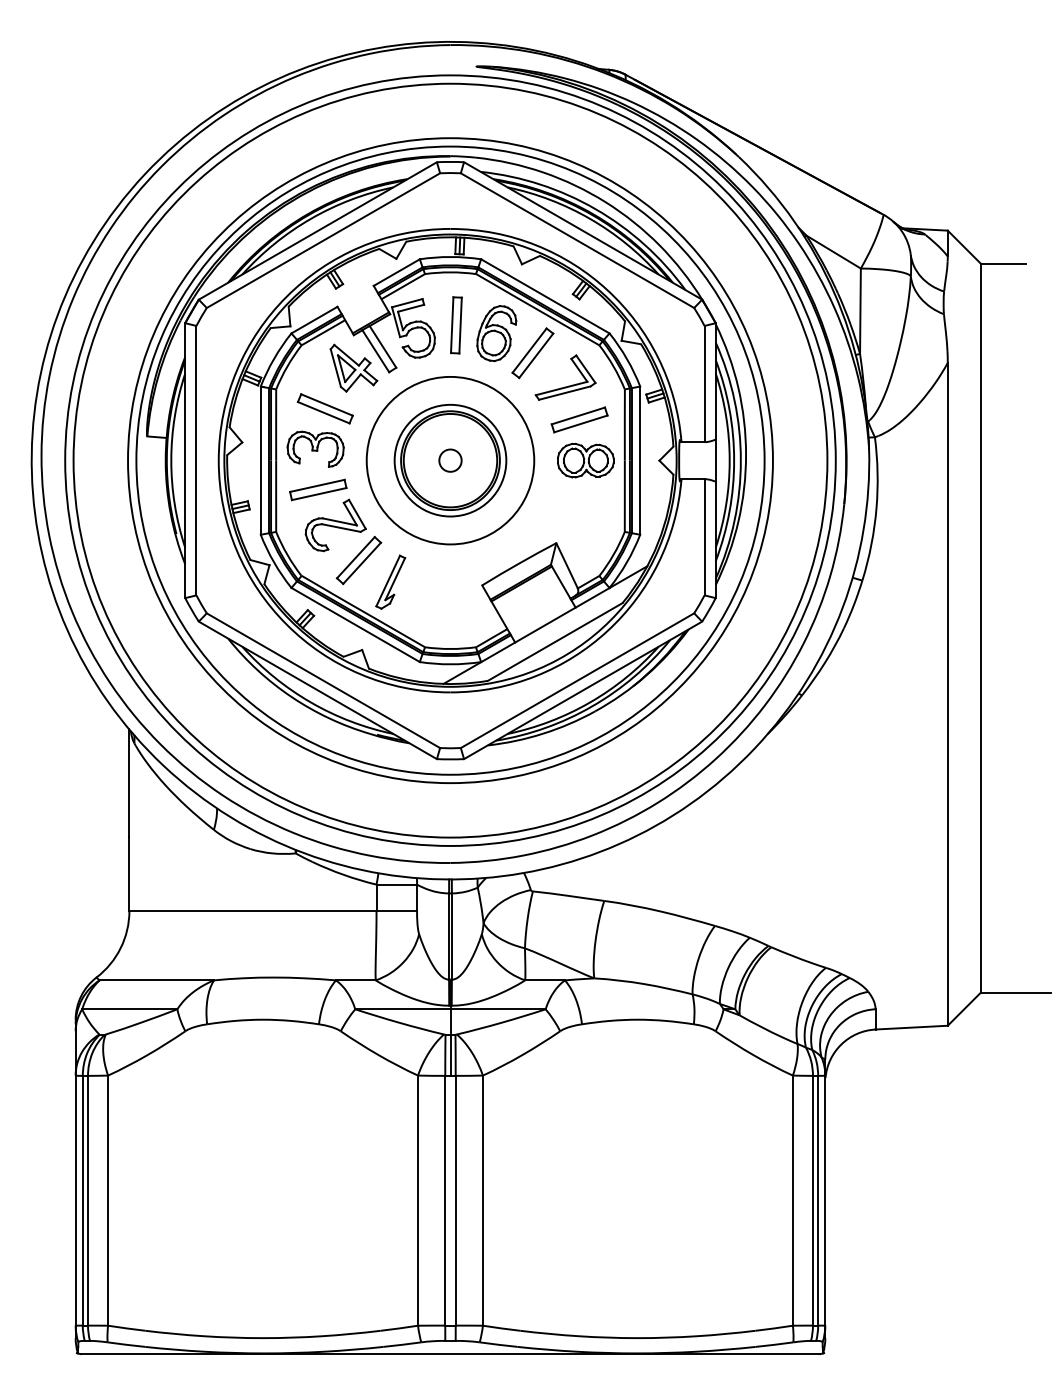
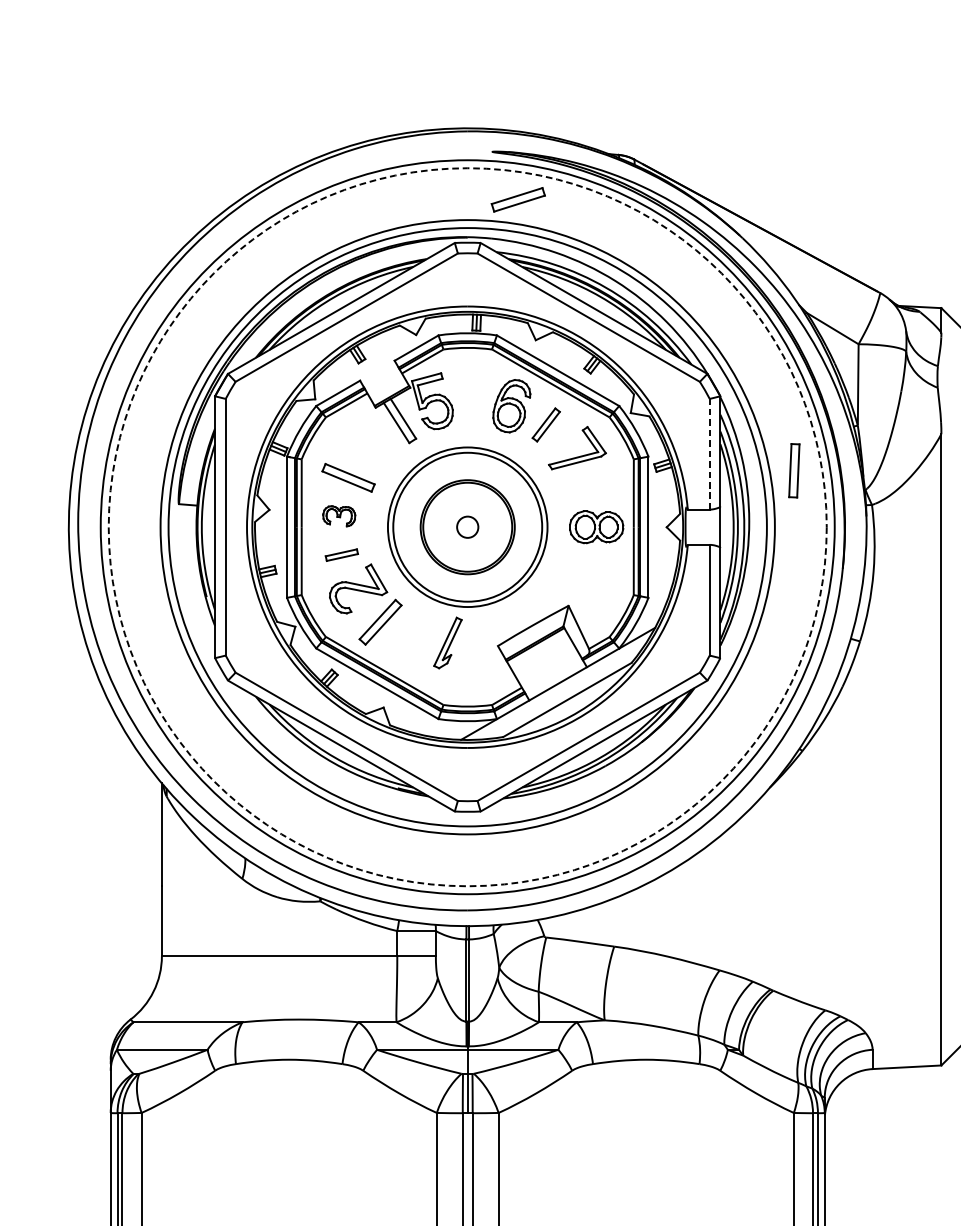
part: (456, 325) -> (794, 470), moved
part: (532, 353) -> (545, 425), size x0.7
part: (353, 367) -> (375, 438), removed
line: (704, 383) -> (709, 453), solid -> dashed
part: (579, 419) -> (518, 199), moved
part: (315, 448) -> (339, 515), size x0.6
circle: (450, 460) -> (467, 527), size x1.4
circle: (450, 460) -> (467, 527), solid -> dashed
part: (318, 489) -> (342, 554), size x0.6
part: (390, 581) -> (447, 642), moved

